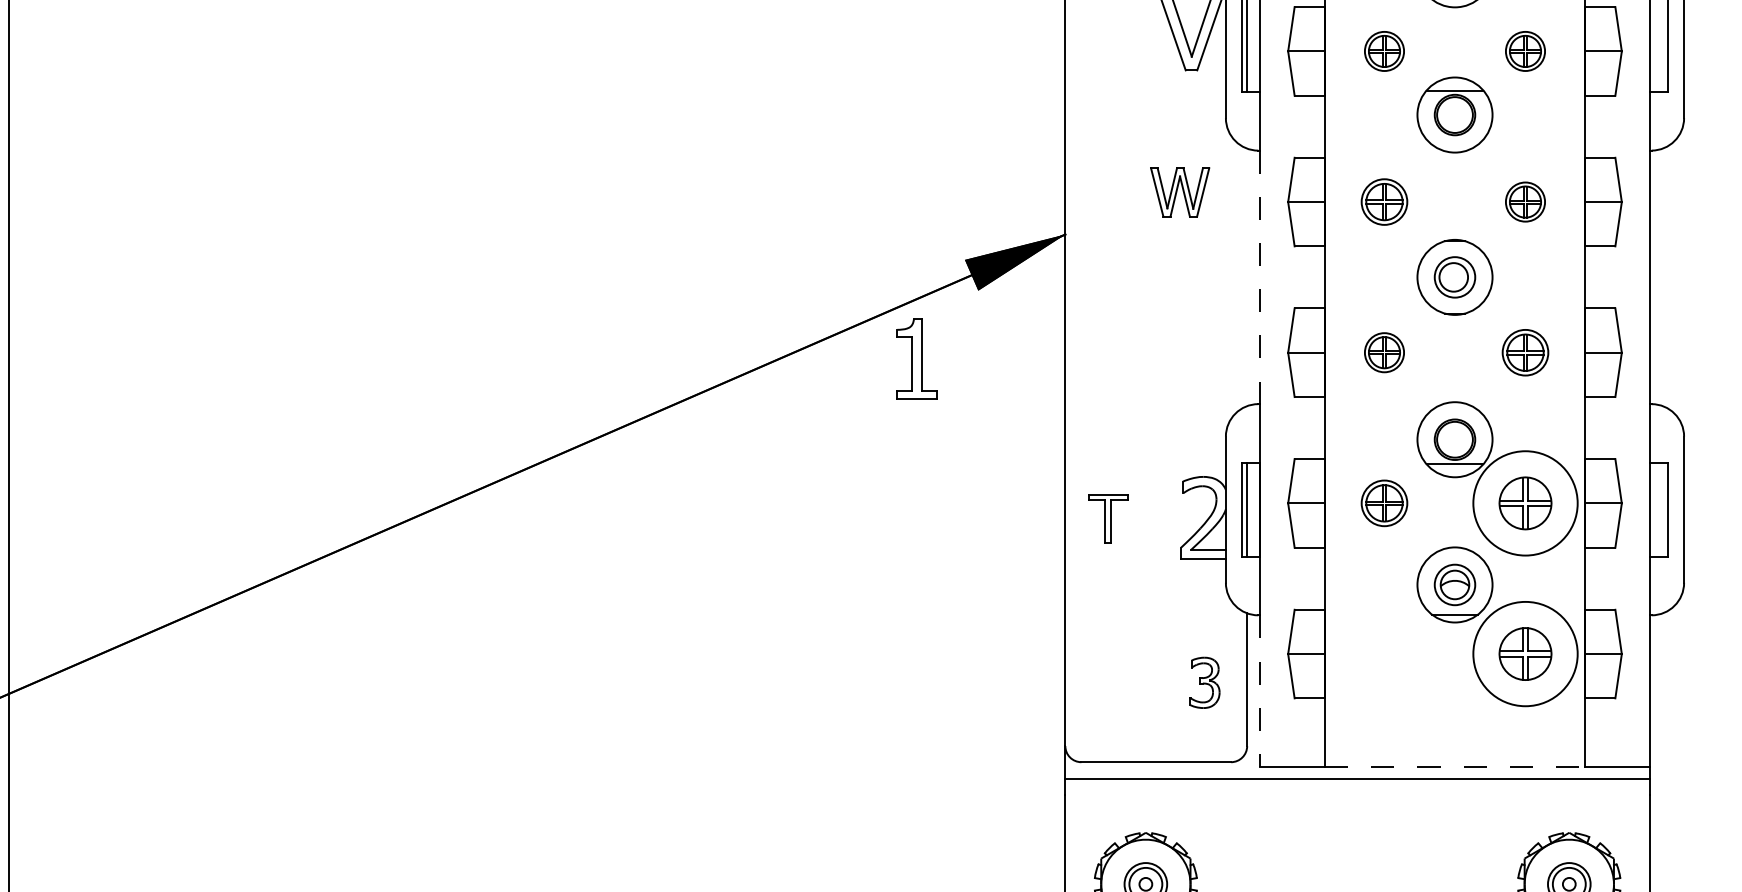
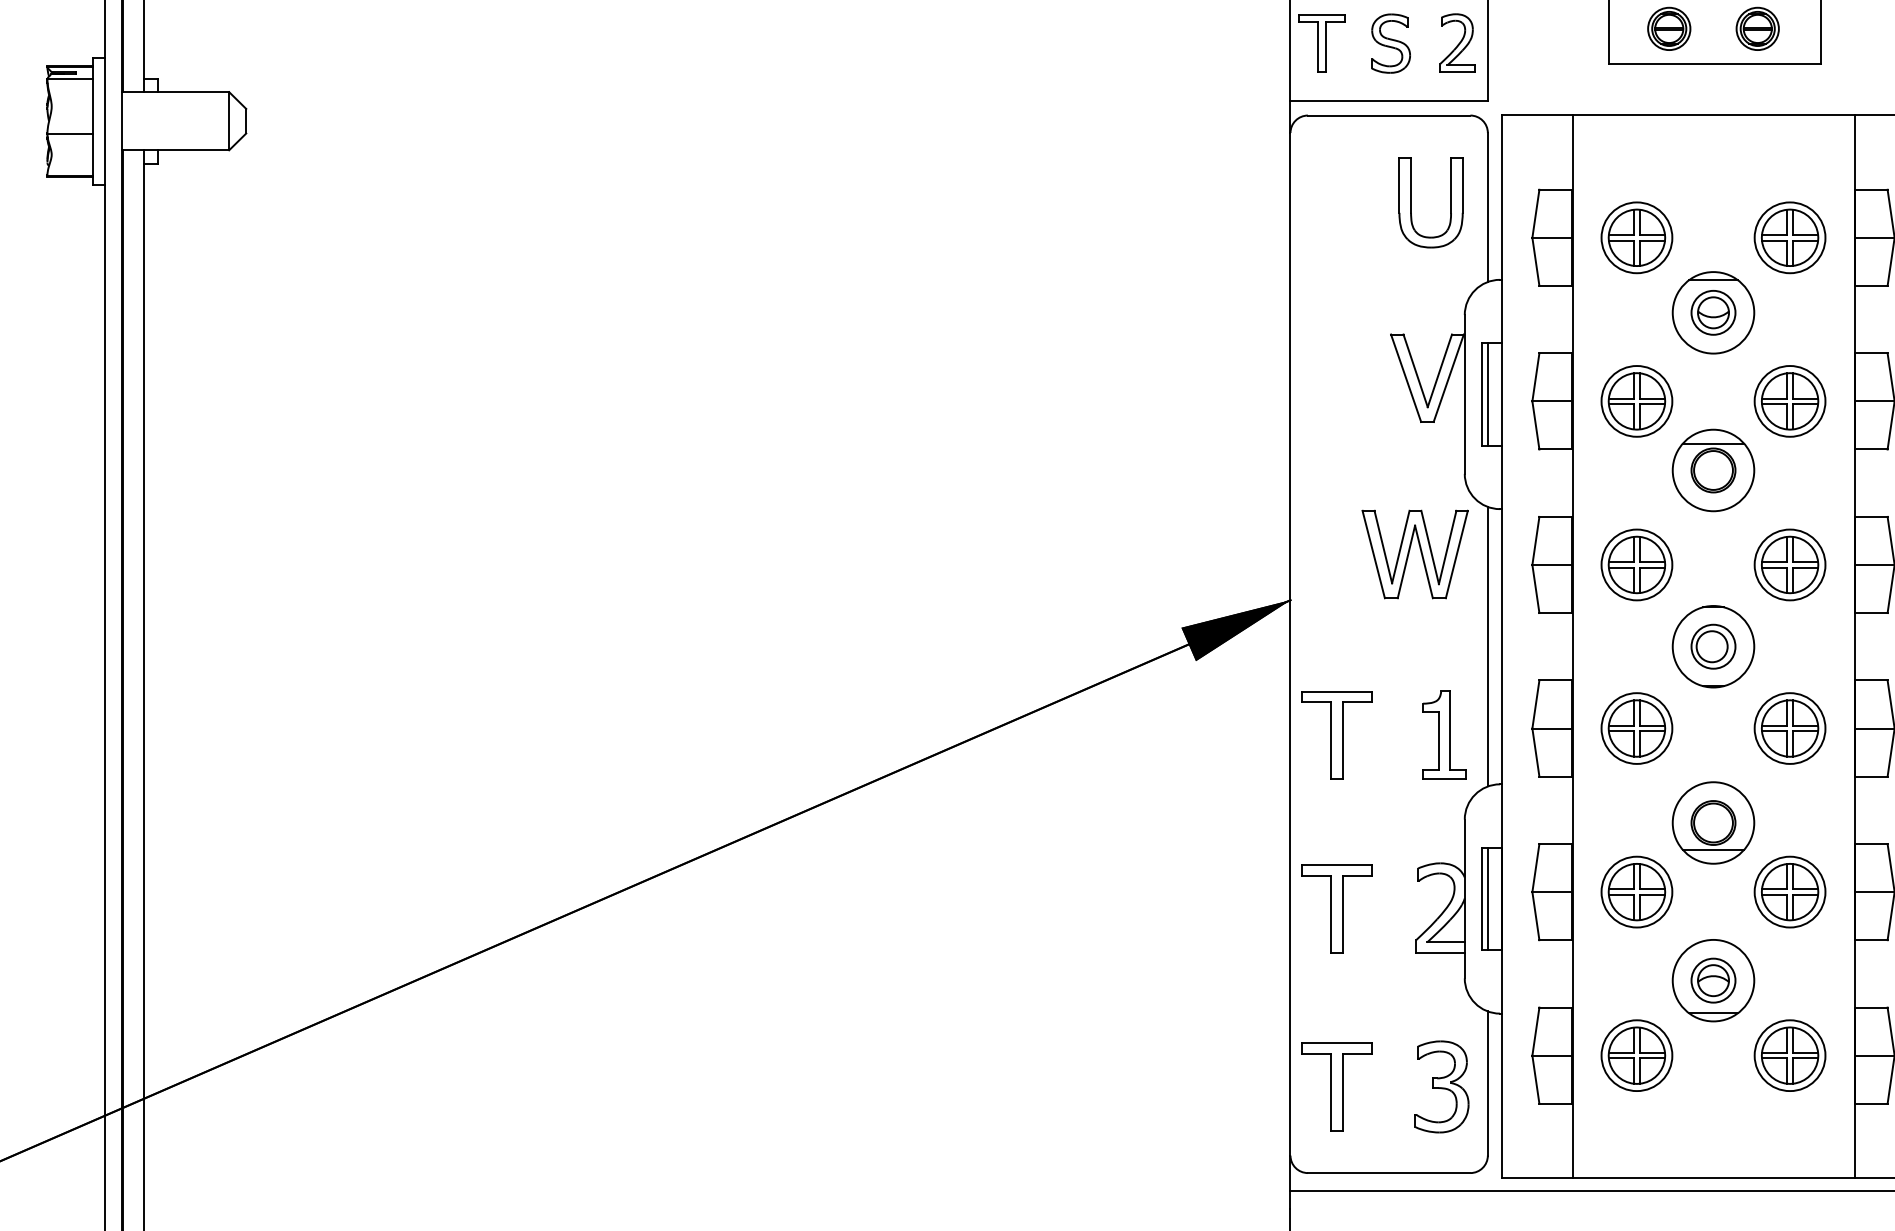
part: (1384, 51) -> (1636, 401), size x1.67
part: (1524, 51) -> (1789, 401), size x1.67
part: (1179, 192) -> (1414, 554), size x1.67
part: (1384, 201) -> (1636, 564), size x1.43
part: (1524, 201) -> (1789, 564), size x1.67
line: (1246, 277) -> (1487, 646), added
line: (1259, 277) -> (1501, 646), dashed -> solid
part: (1384, 352) -> (1636, 728), size x1.67
part: (1524, 352) -> (1789, 728), size x1.43
part: (917, 358) -> (1444, 734), moved
part: (1107, 359) -> (1336, 735), added
part: (1384, 502) -> (1636, 891), size x1.43
circle: (1524, 502) -> (1789, 891), size x0.62
part: (1107, 518) -> (1336, 908), size x1.67
part: (1384, 653) -> (1636, 1055), added
circle: (1524, 653) -> (1789, 1055), size x0.62
part: (1107, 682) -> (1336, 1086), added
part: (1204, 682) -> (1441, 1086), size x1.67
line: (1259, 691) -> (1501, 1096), dashed -> solid
line: (1455, 767) -> (1714, 1178), dashed -> solid

